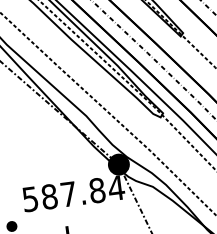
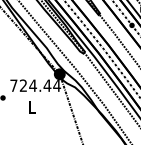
text: (63, 194) -> (30, 85), 587.84 -> 724.44

